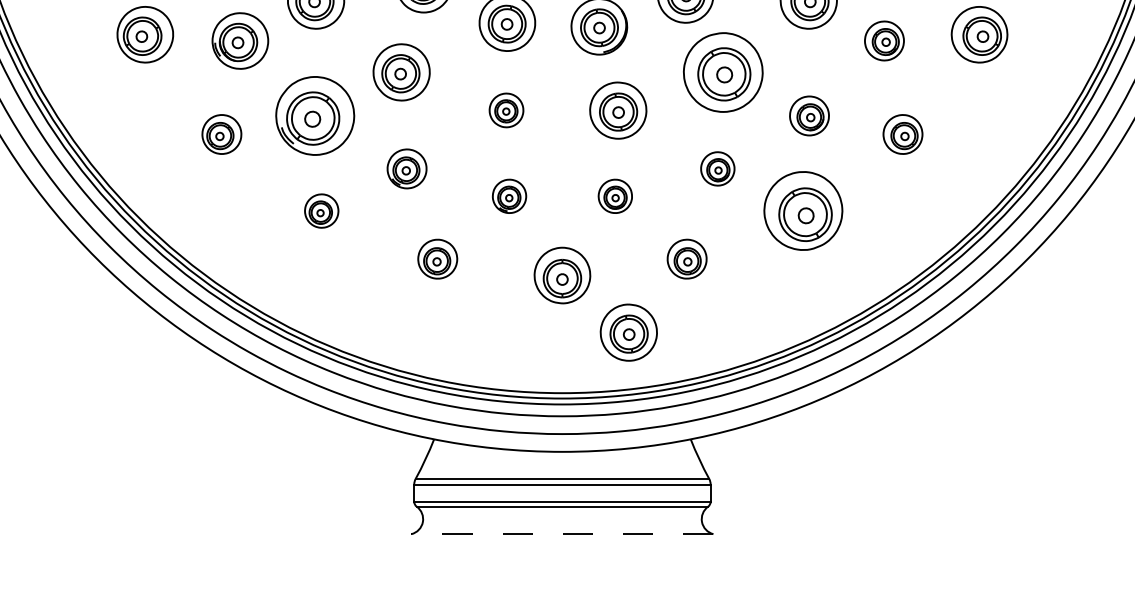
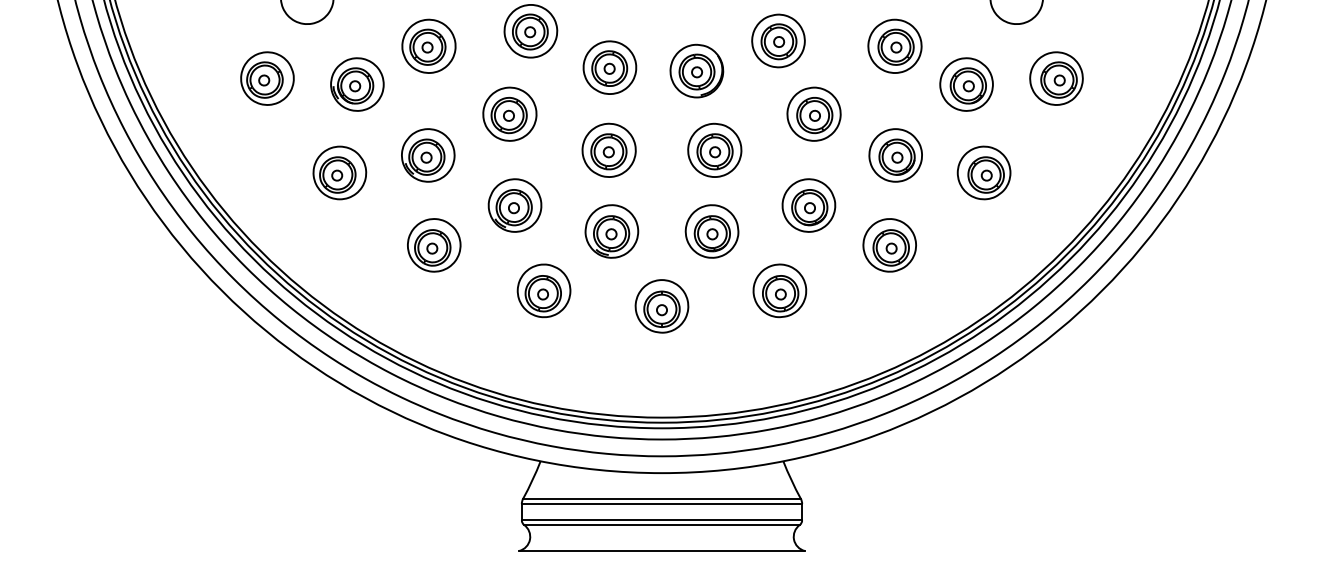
part: (884, 40) -> (966, 84), size x1.43
part: (722, 71) -> (813, 113), size x0.71
part: (505, 109) -> (608, 149), size x1.67
part: (315, 116) -> (428, 155), size x0.71
part: (809, 116) -> (895, 155), size x1.43
part: (221, 133) -> (339, 172), size x1.43
part: (902, 133) -> (983, 172), size x1.43
part: (406, 168) -> (514, 205), size x1.43
part: (717, 168) -> (808, 205), size x1.67
part: (509, 196) -> (611, 231), size x1.67
part: (614, 196) -> (711, 231), size x1.67
part: (321, 211) -> (434, 245), size x1.67
part: (802, 211) -> (889, 245), size x0.71
part: (437, 258) -> (543, 290), size x1.43
part: (686, 258) -> (779, 290), size x1.43
part: (628, 331) -> (724, 359), removed
line: (562, 533) -> (662, 550), dashed -> solid

